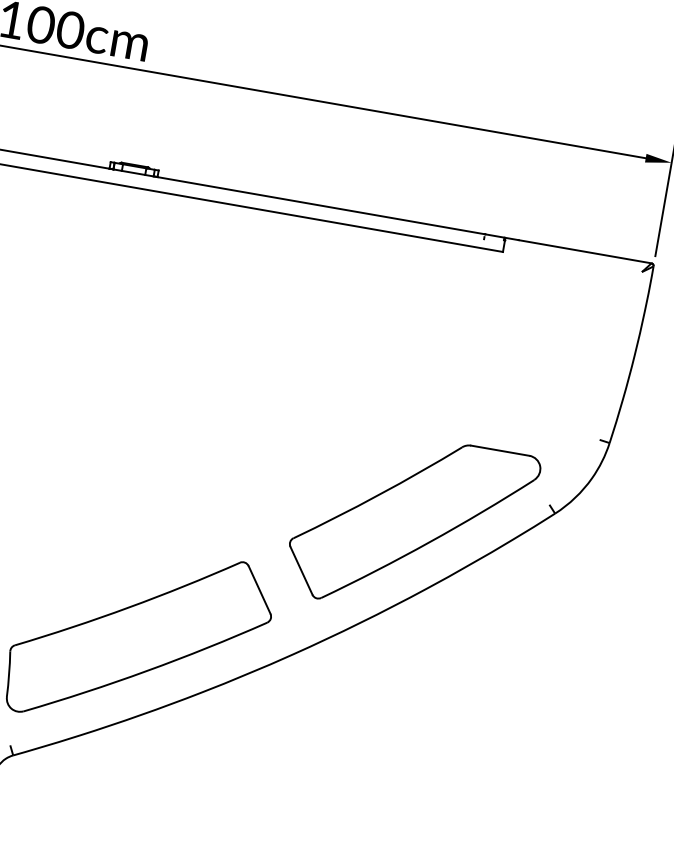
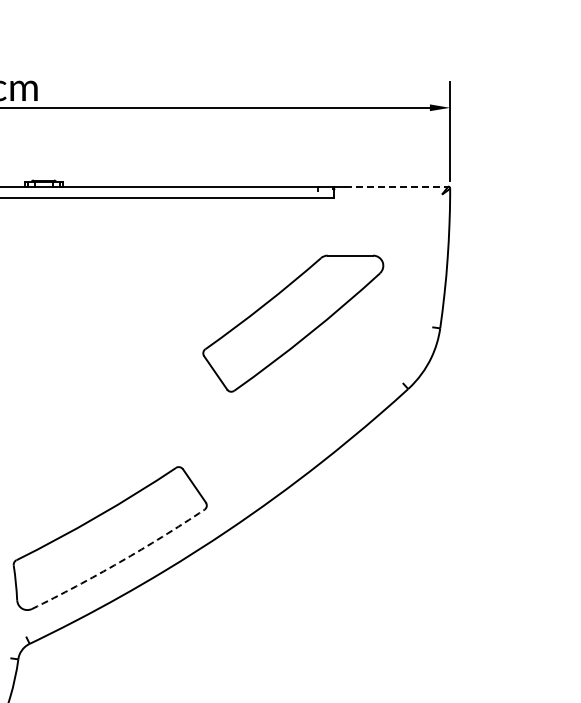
line: (585, 251) -> (396, 186), solid -> dashed
part: (412, 524) -> (293, 323), moved
arc: (146, 671) -> (119, 562), solid -> dashed

